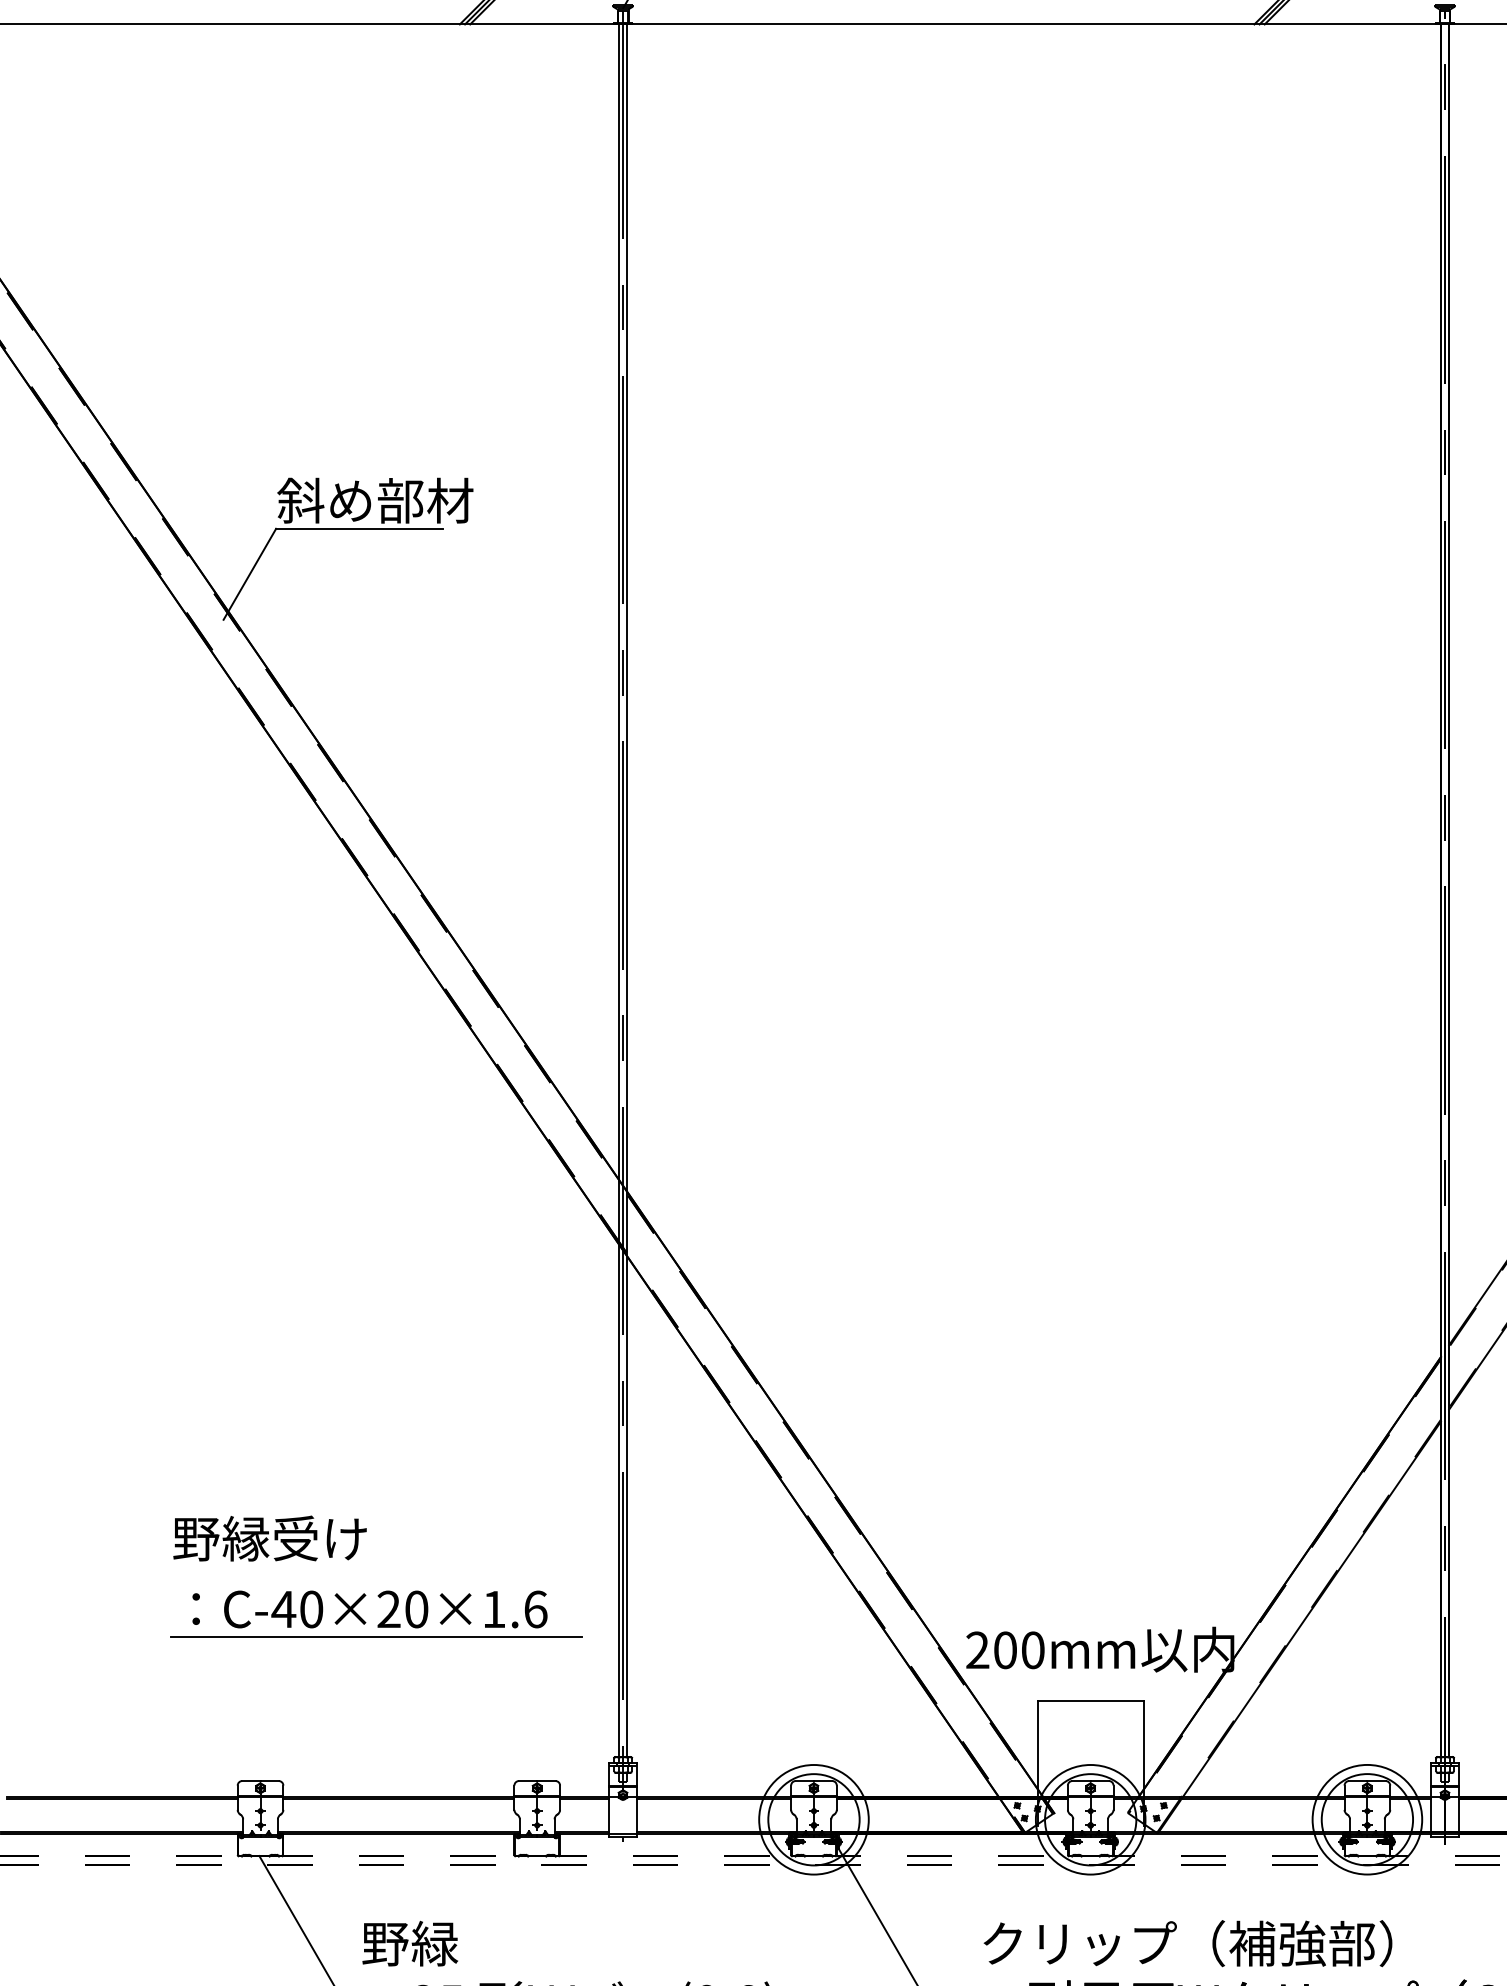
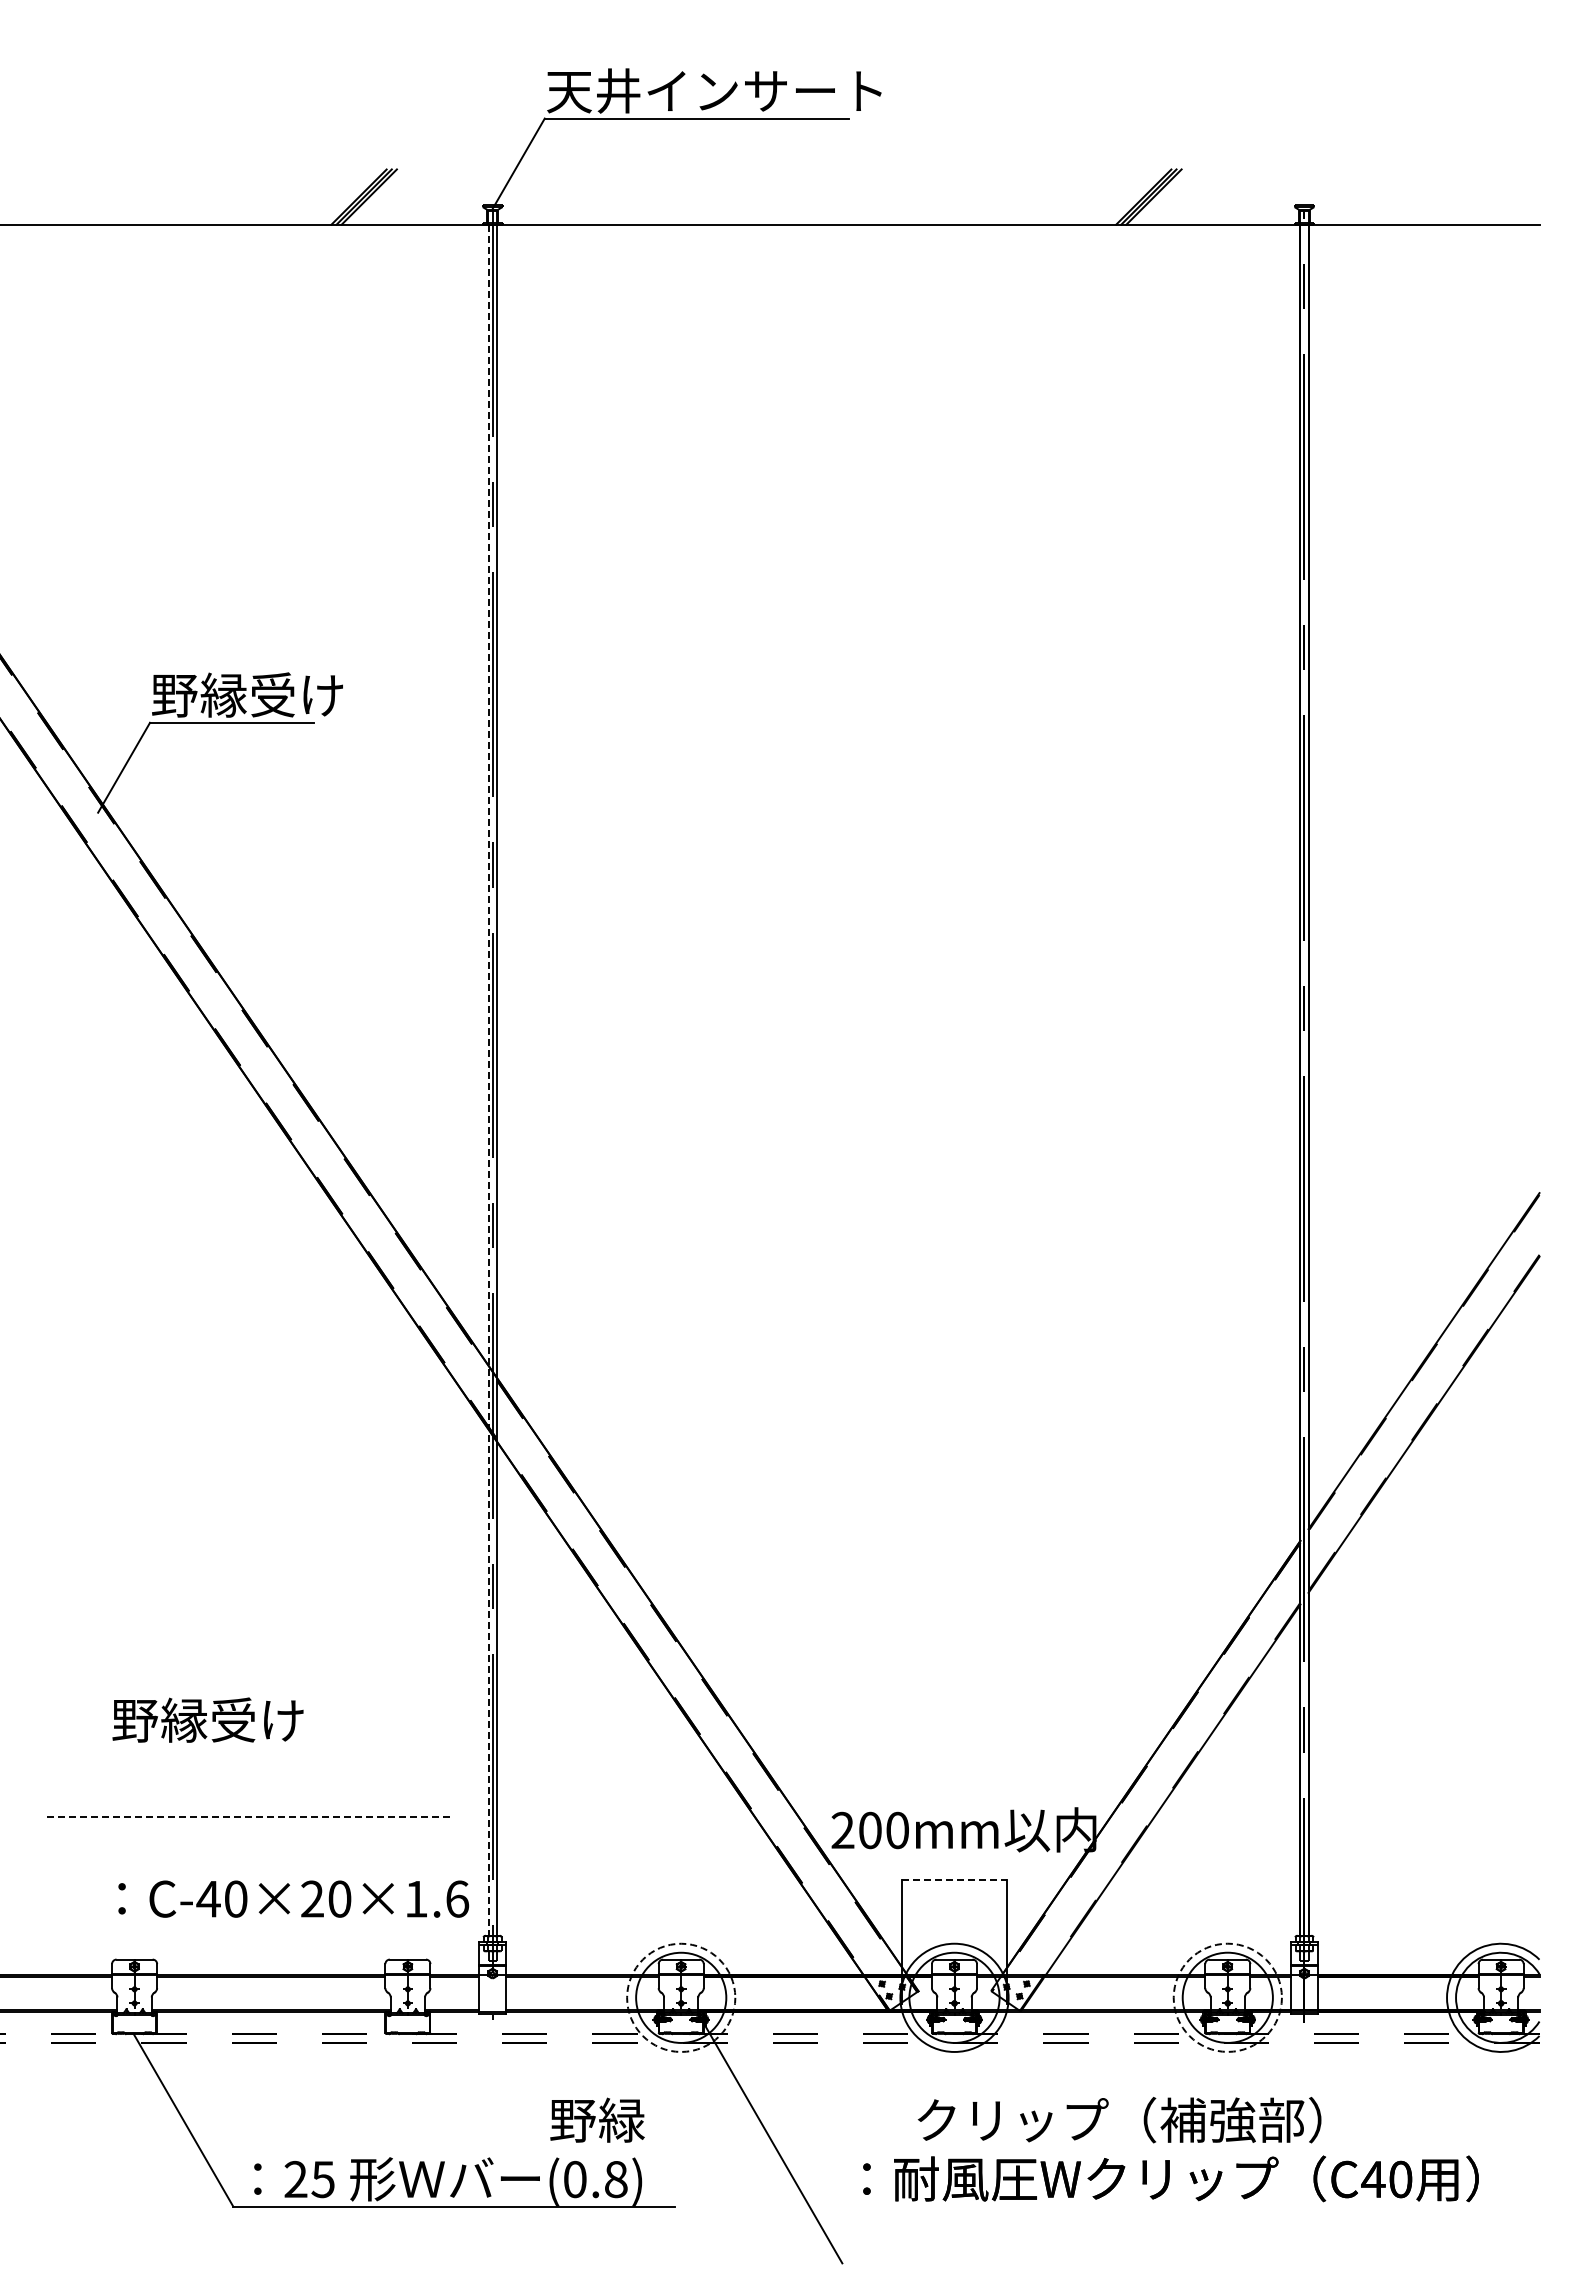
text: (374, 500) -> (247, 694), 斜め部材 -> 野縁受け
line: (618, 890) -> (488, 1080), solid -> dashed
text: (269, 1537) -> (207, 1719), moved
text: (369, 1608) -> (293, 1898), moved
line: (376, 1637) -> (249, 1817), solid -> dashed
line: (1091, 1700) -> (955, 1880), solid -> dashed
circle: (814, 1819) -> (681, 1997), solid -> dashed
circle: (1367, 1819) -> (1227, 1997), solid -> dashed
text: (410, 1942) -> (597, 2119), moved
text: (1187, 1943) -> (1119, 2120), moved

